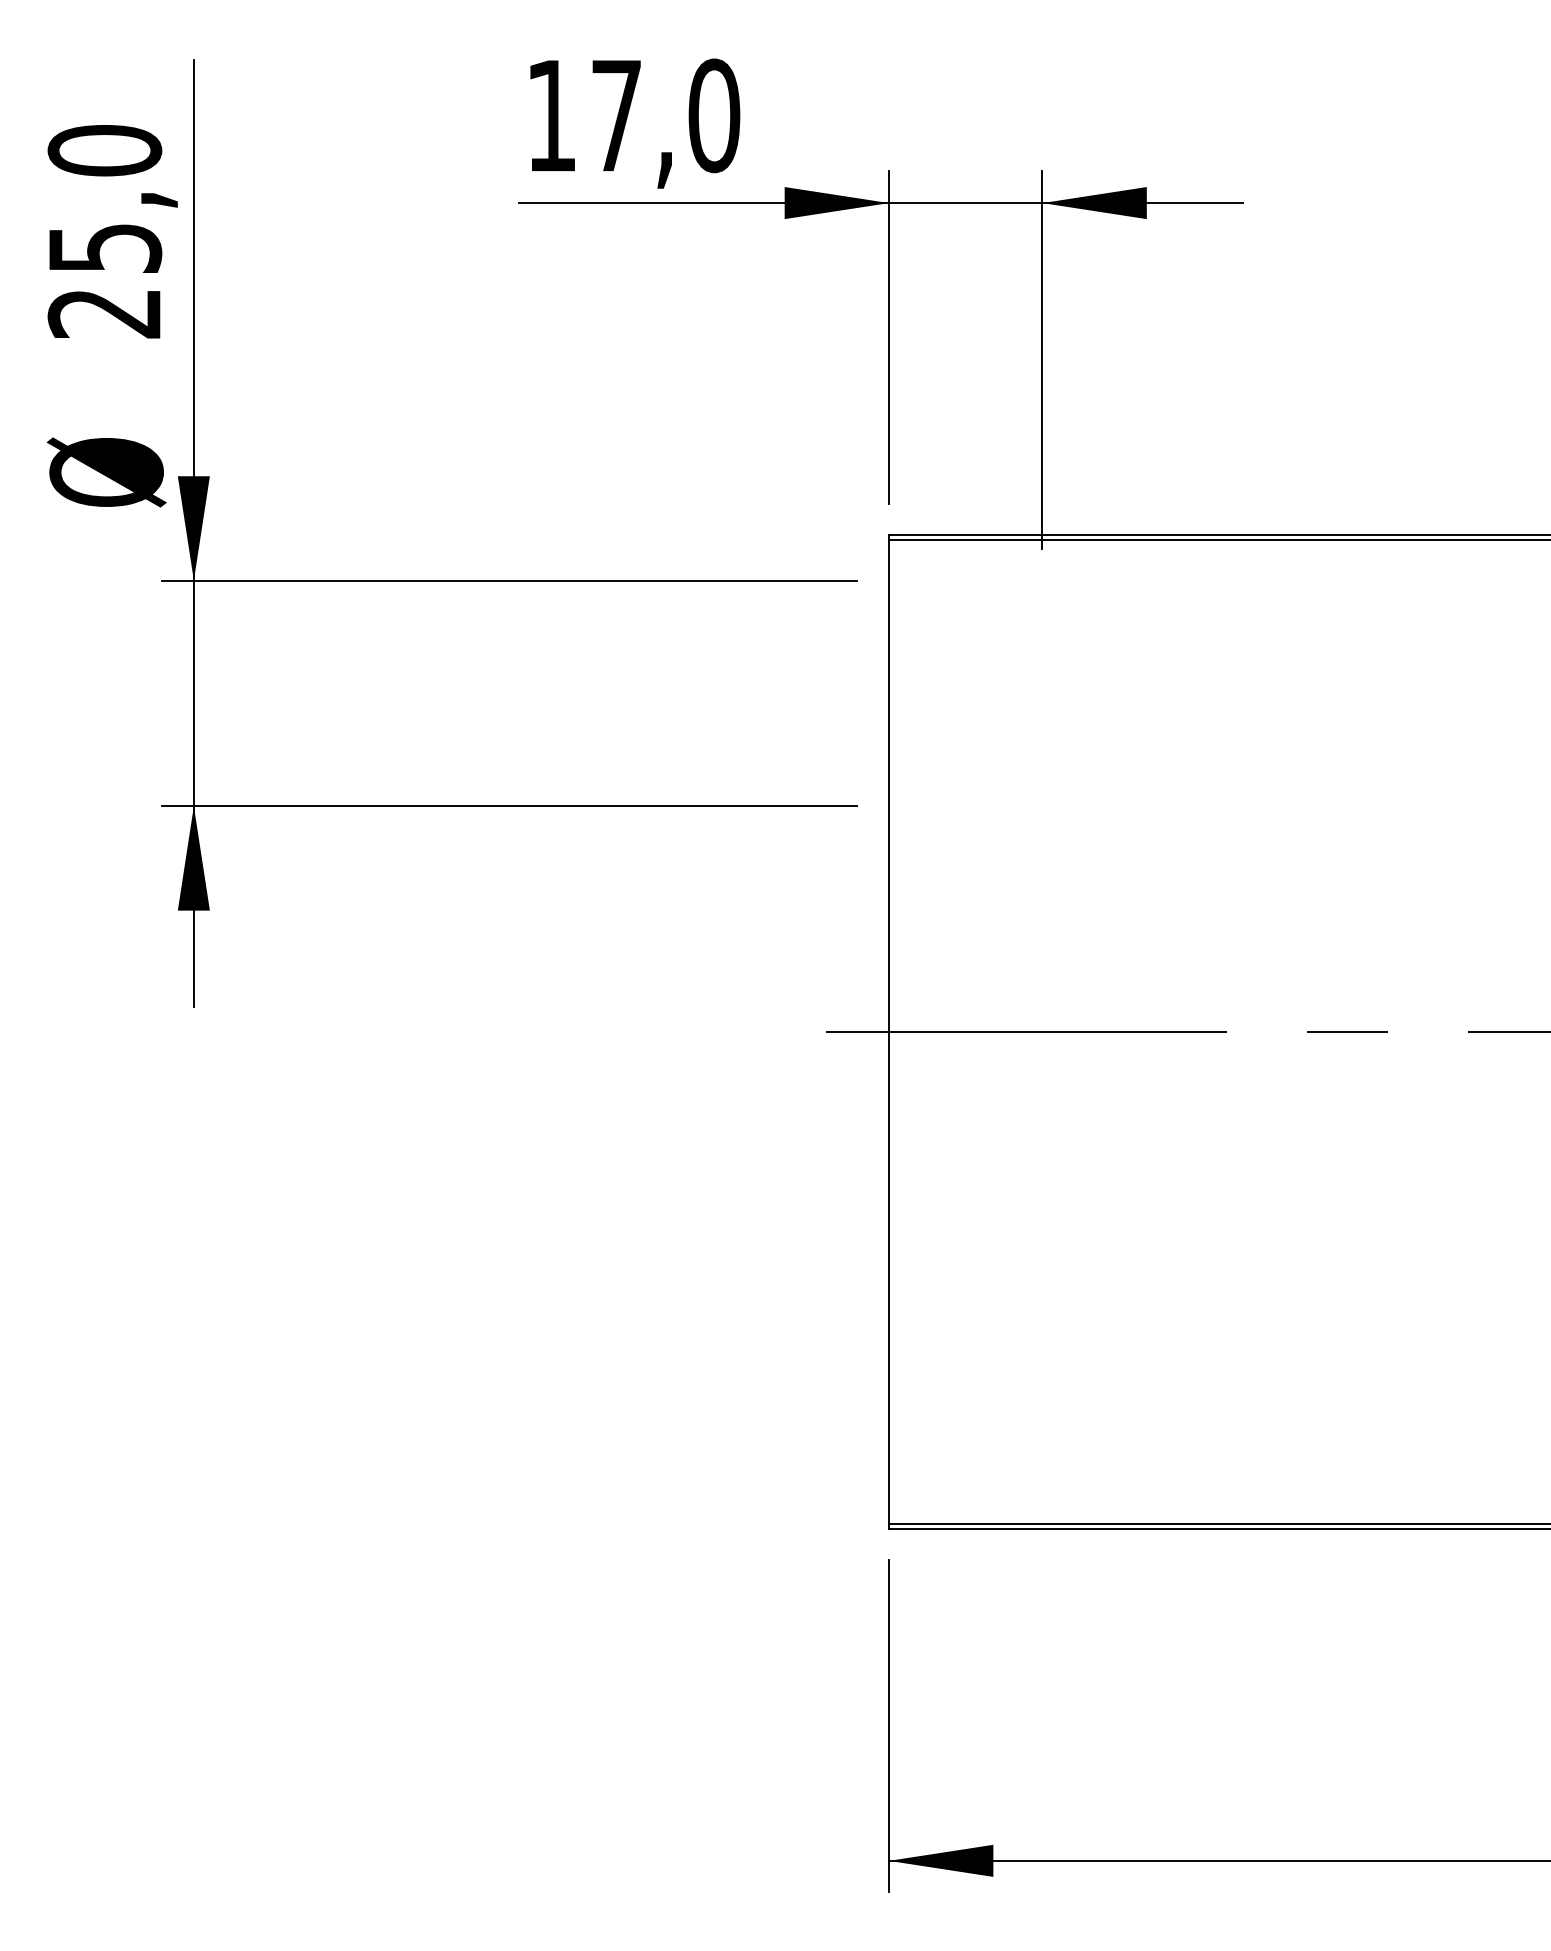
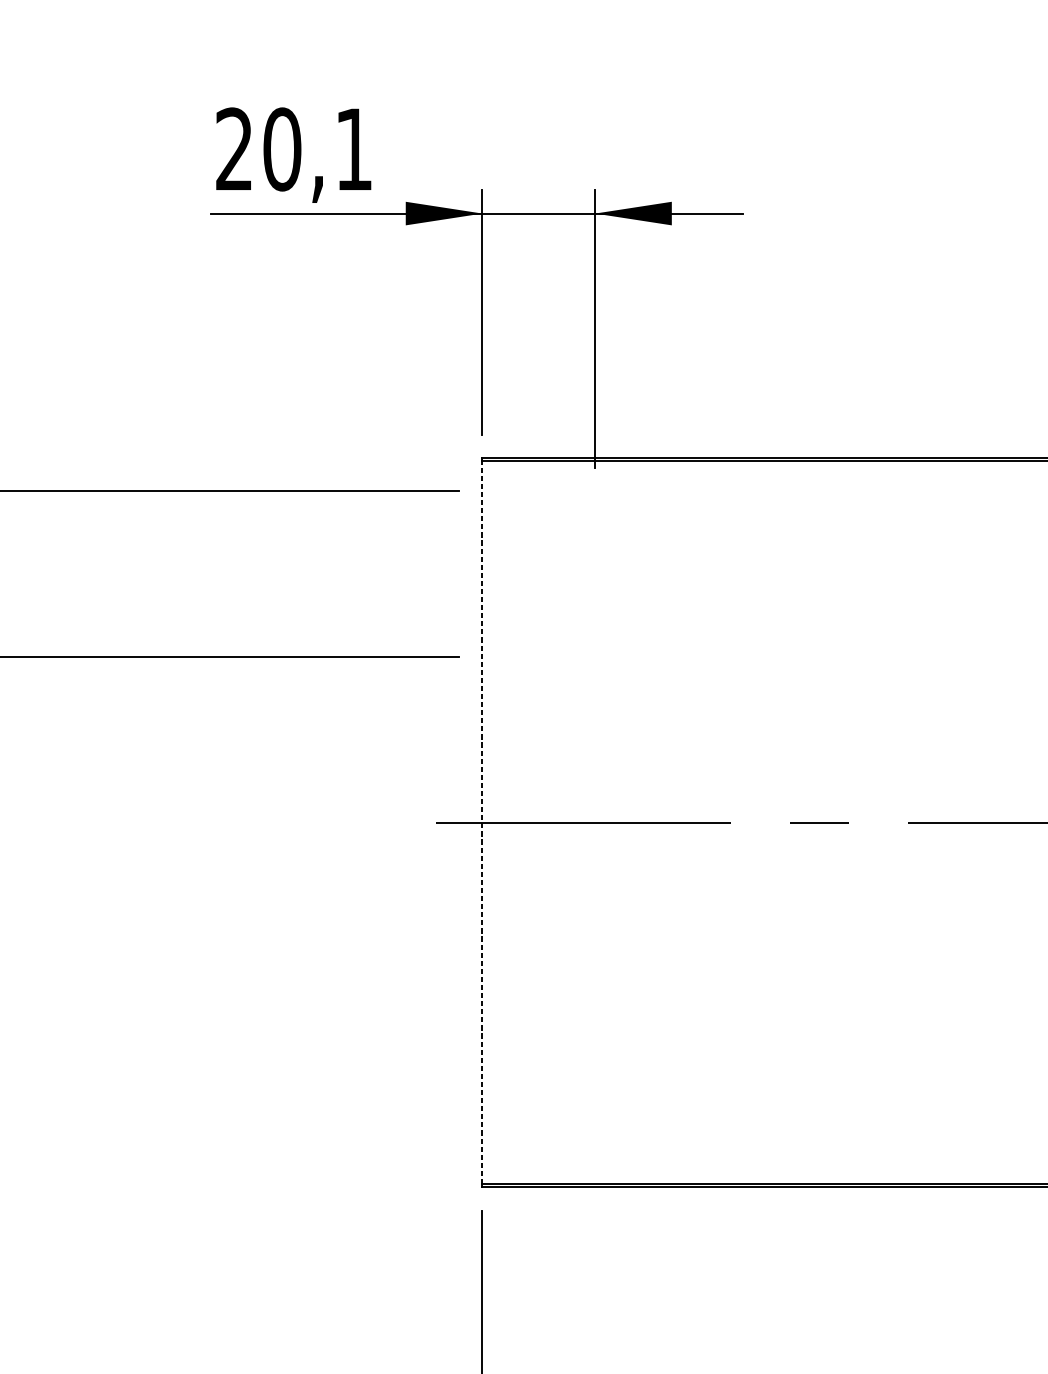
text: (633, 115) -> (294, 149), 17,0 -> 20,1
line: (889, 1031) -> (482, 822), solid -> dashed

